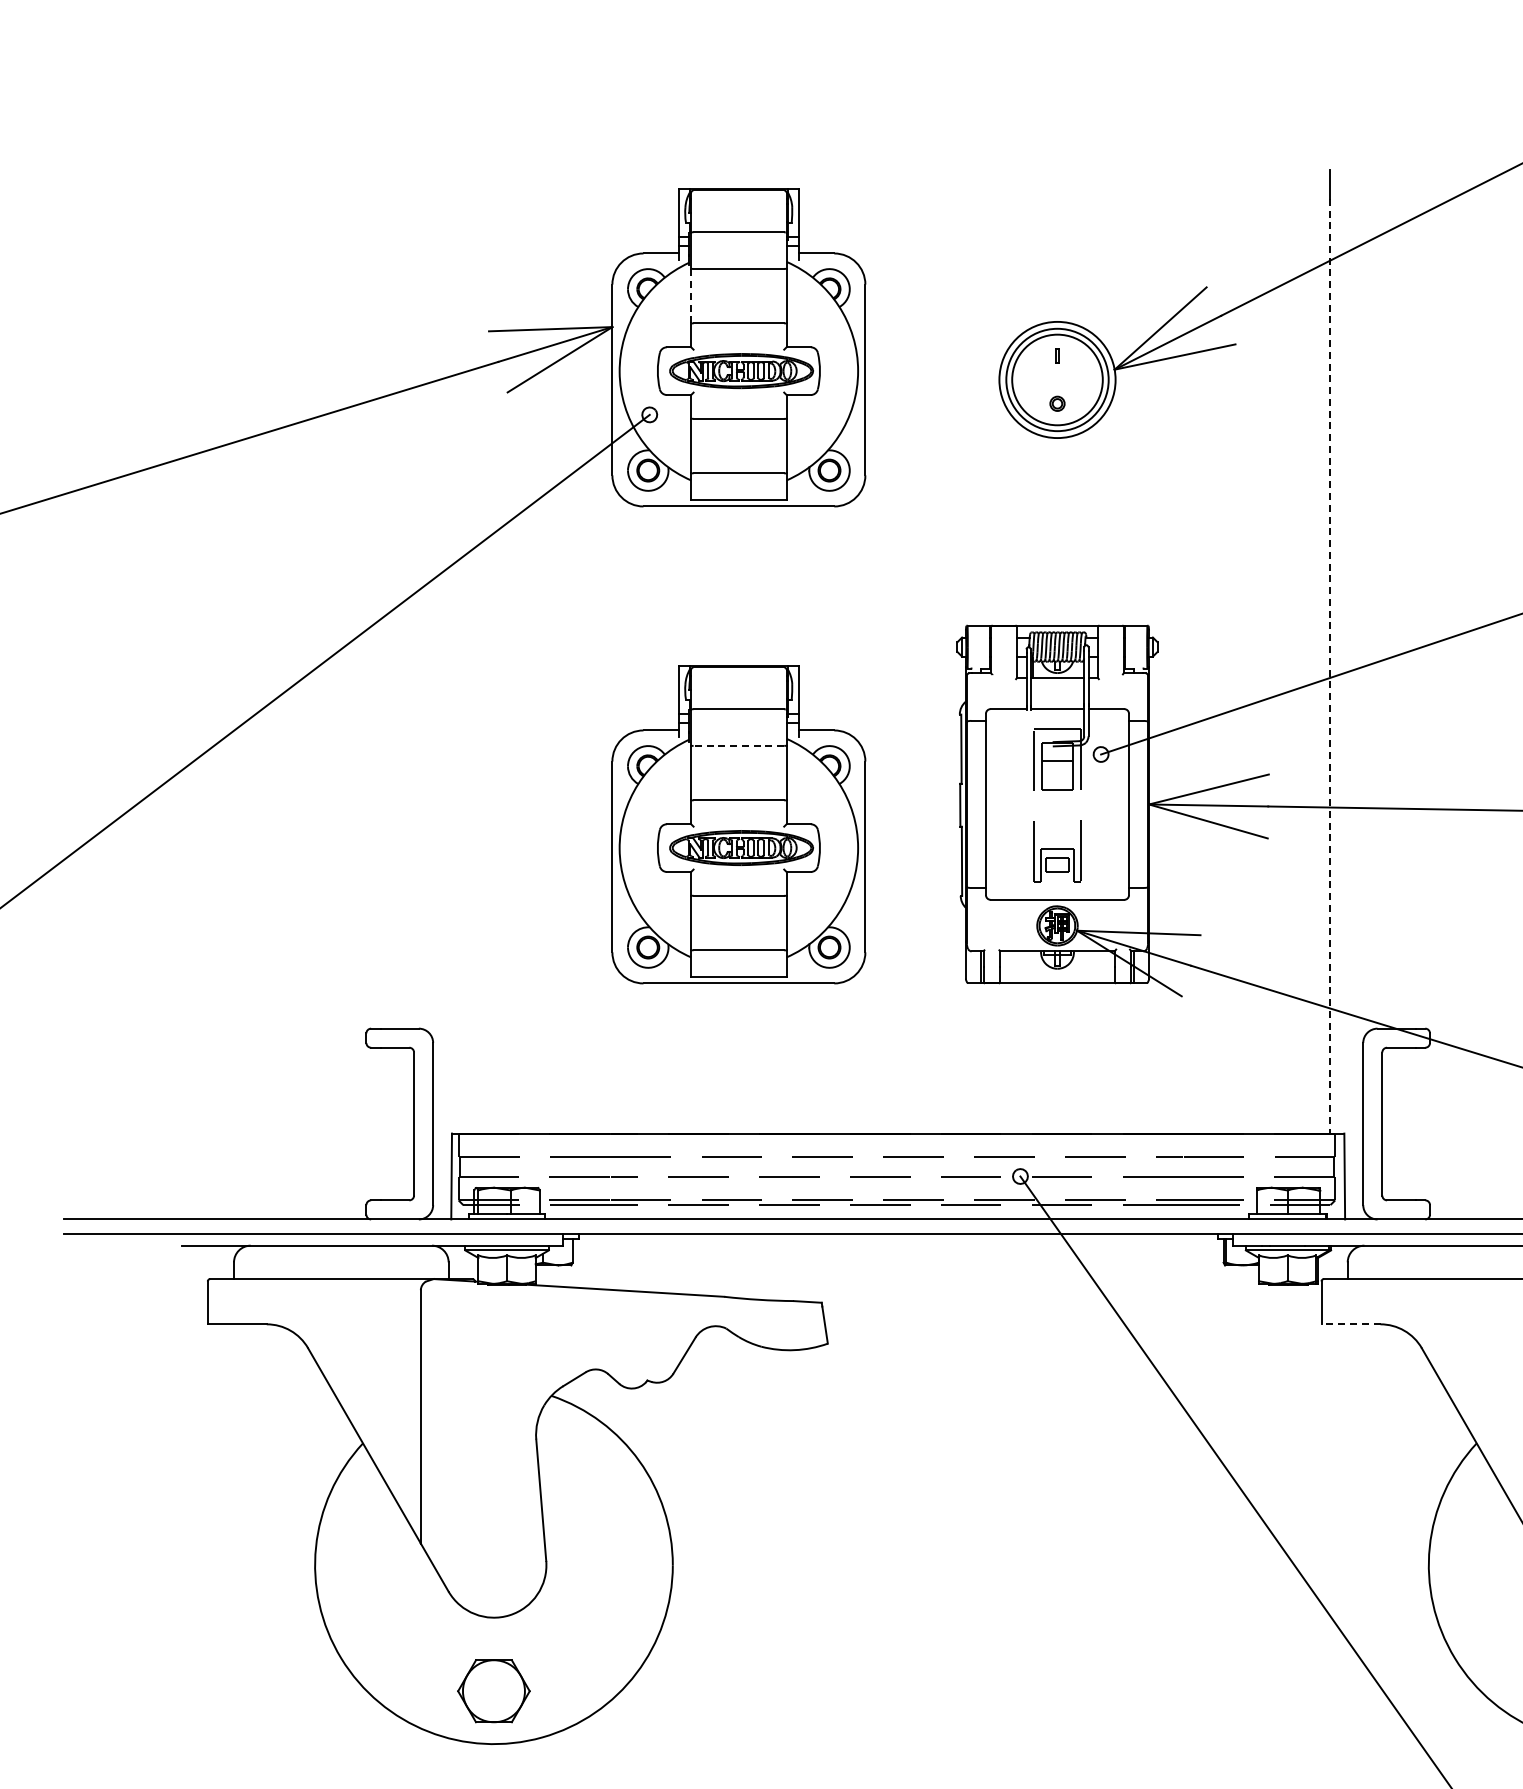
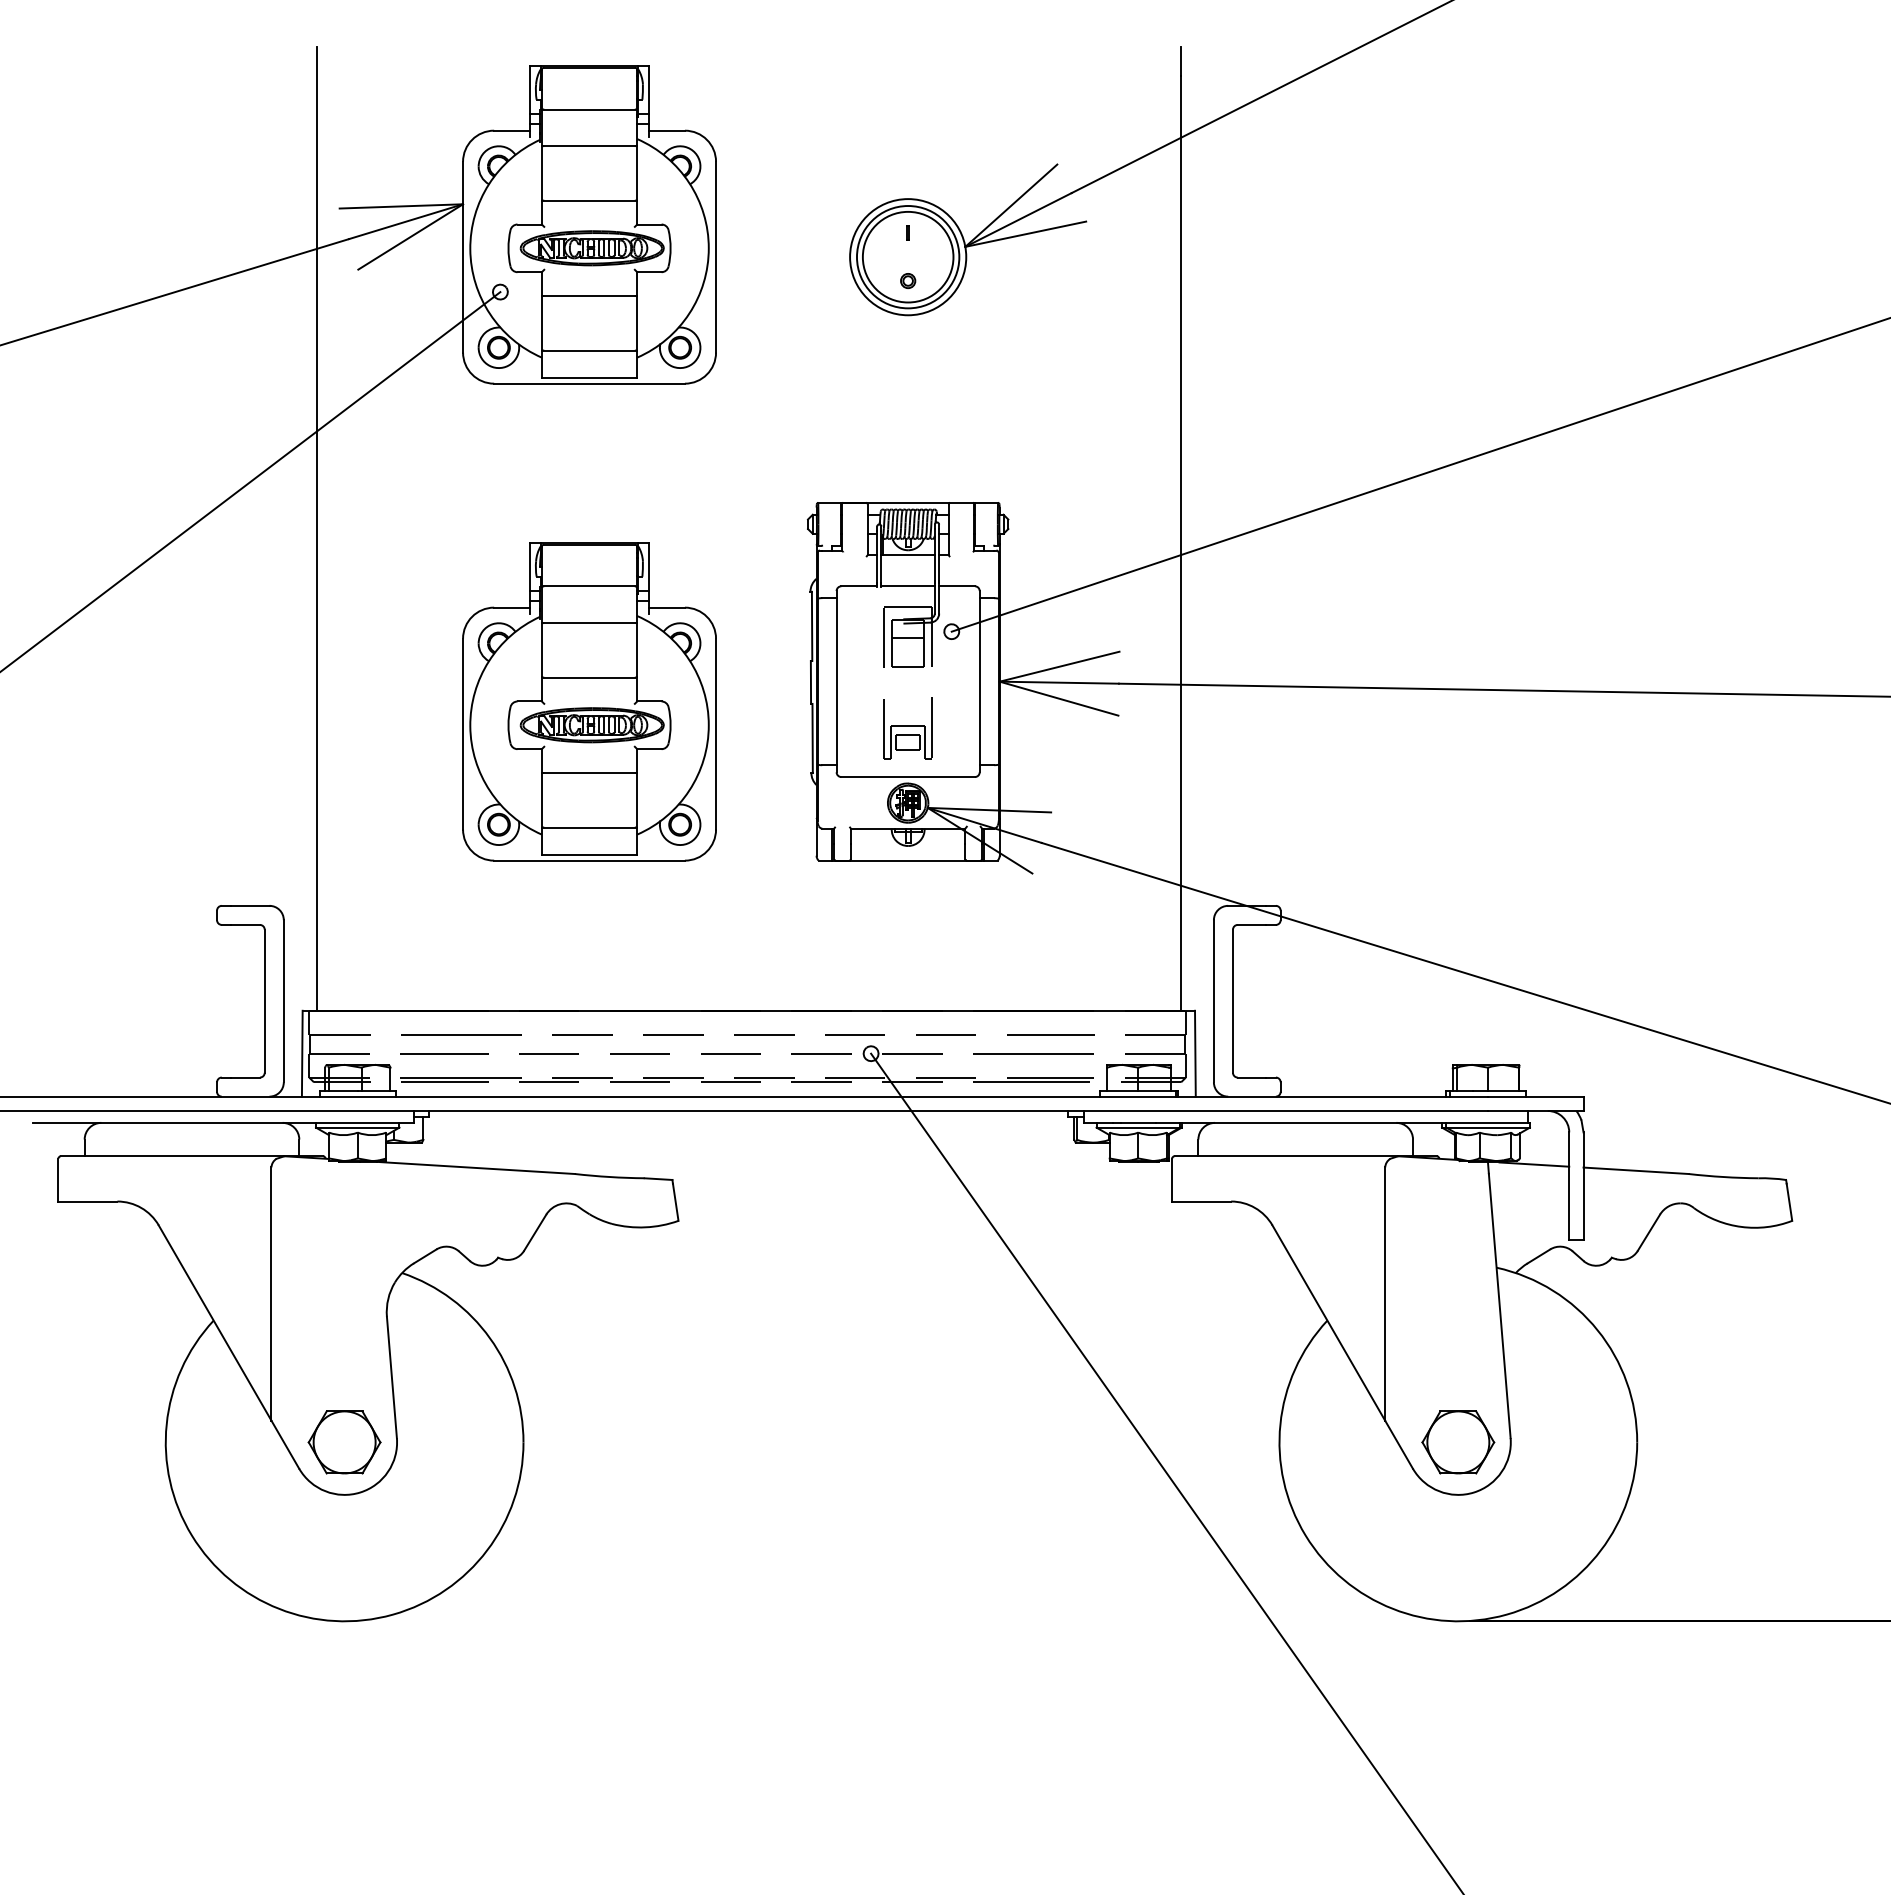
line: (690, 295) -> (541, 172), dashed -> solid
line: (466, 651) -> (317, 528), added
line: (1329, 666) -> (1180, 543), dashed -> solid
line: (738, 746) -> (589, 623), dashed -> solid
line: (1350, 1324) -> (1201, 1201), dashed -> solid
part: (493, 1691) -> (344, 1442), moved

